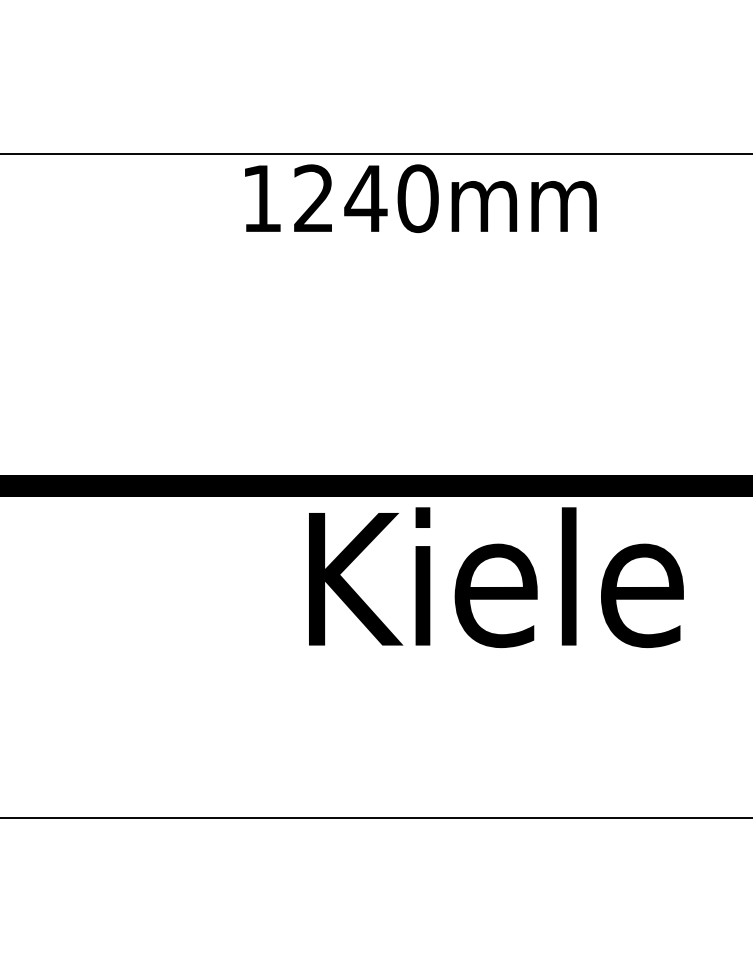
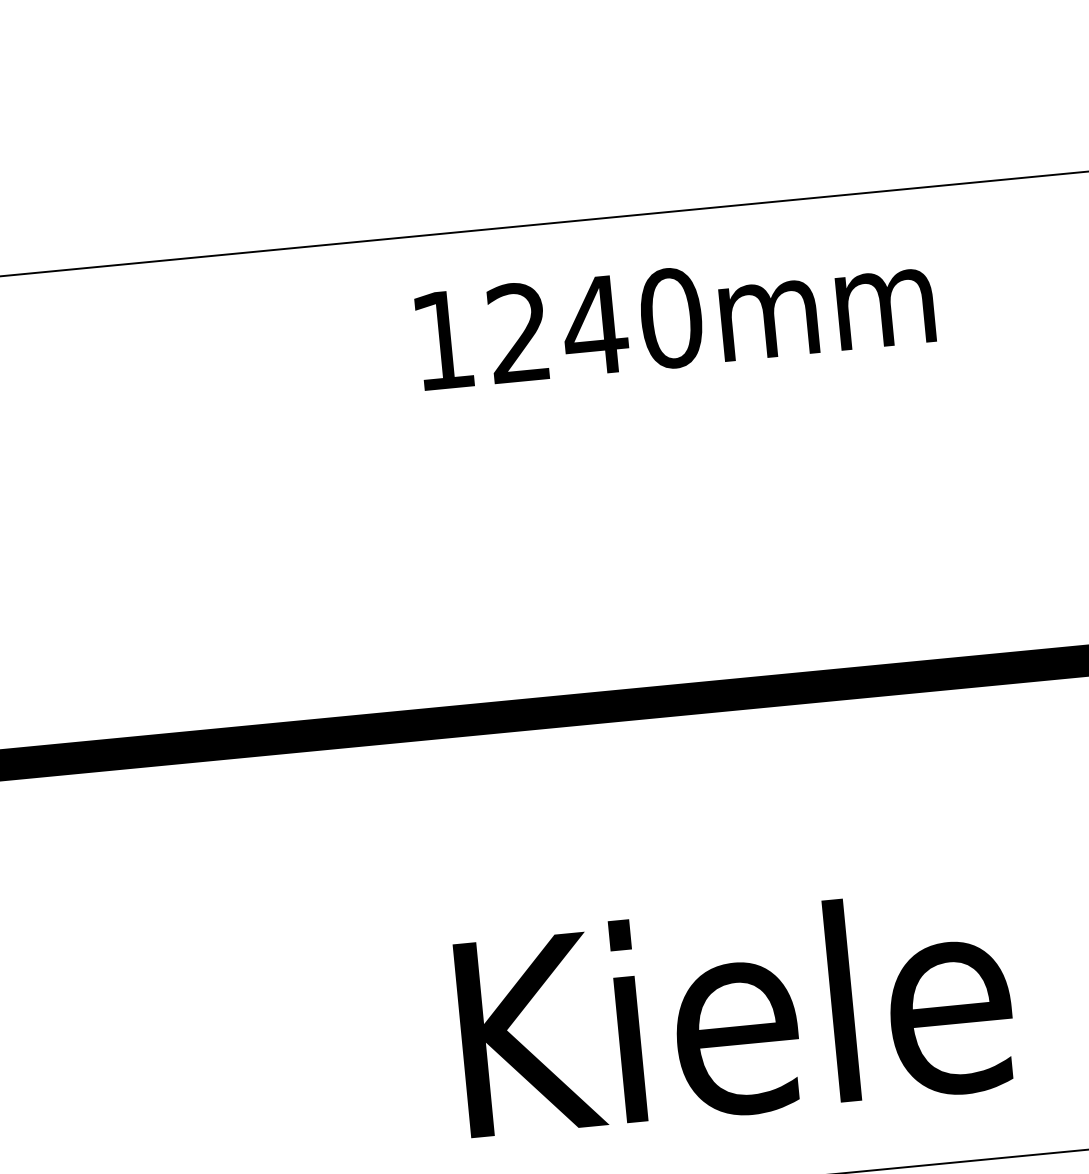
text: (420, 198) -> (674, 317), moved
text: (496, 577) -> (735, 1012), moved

